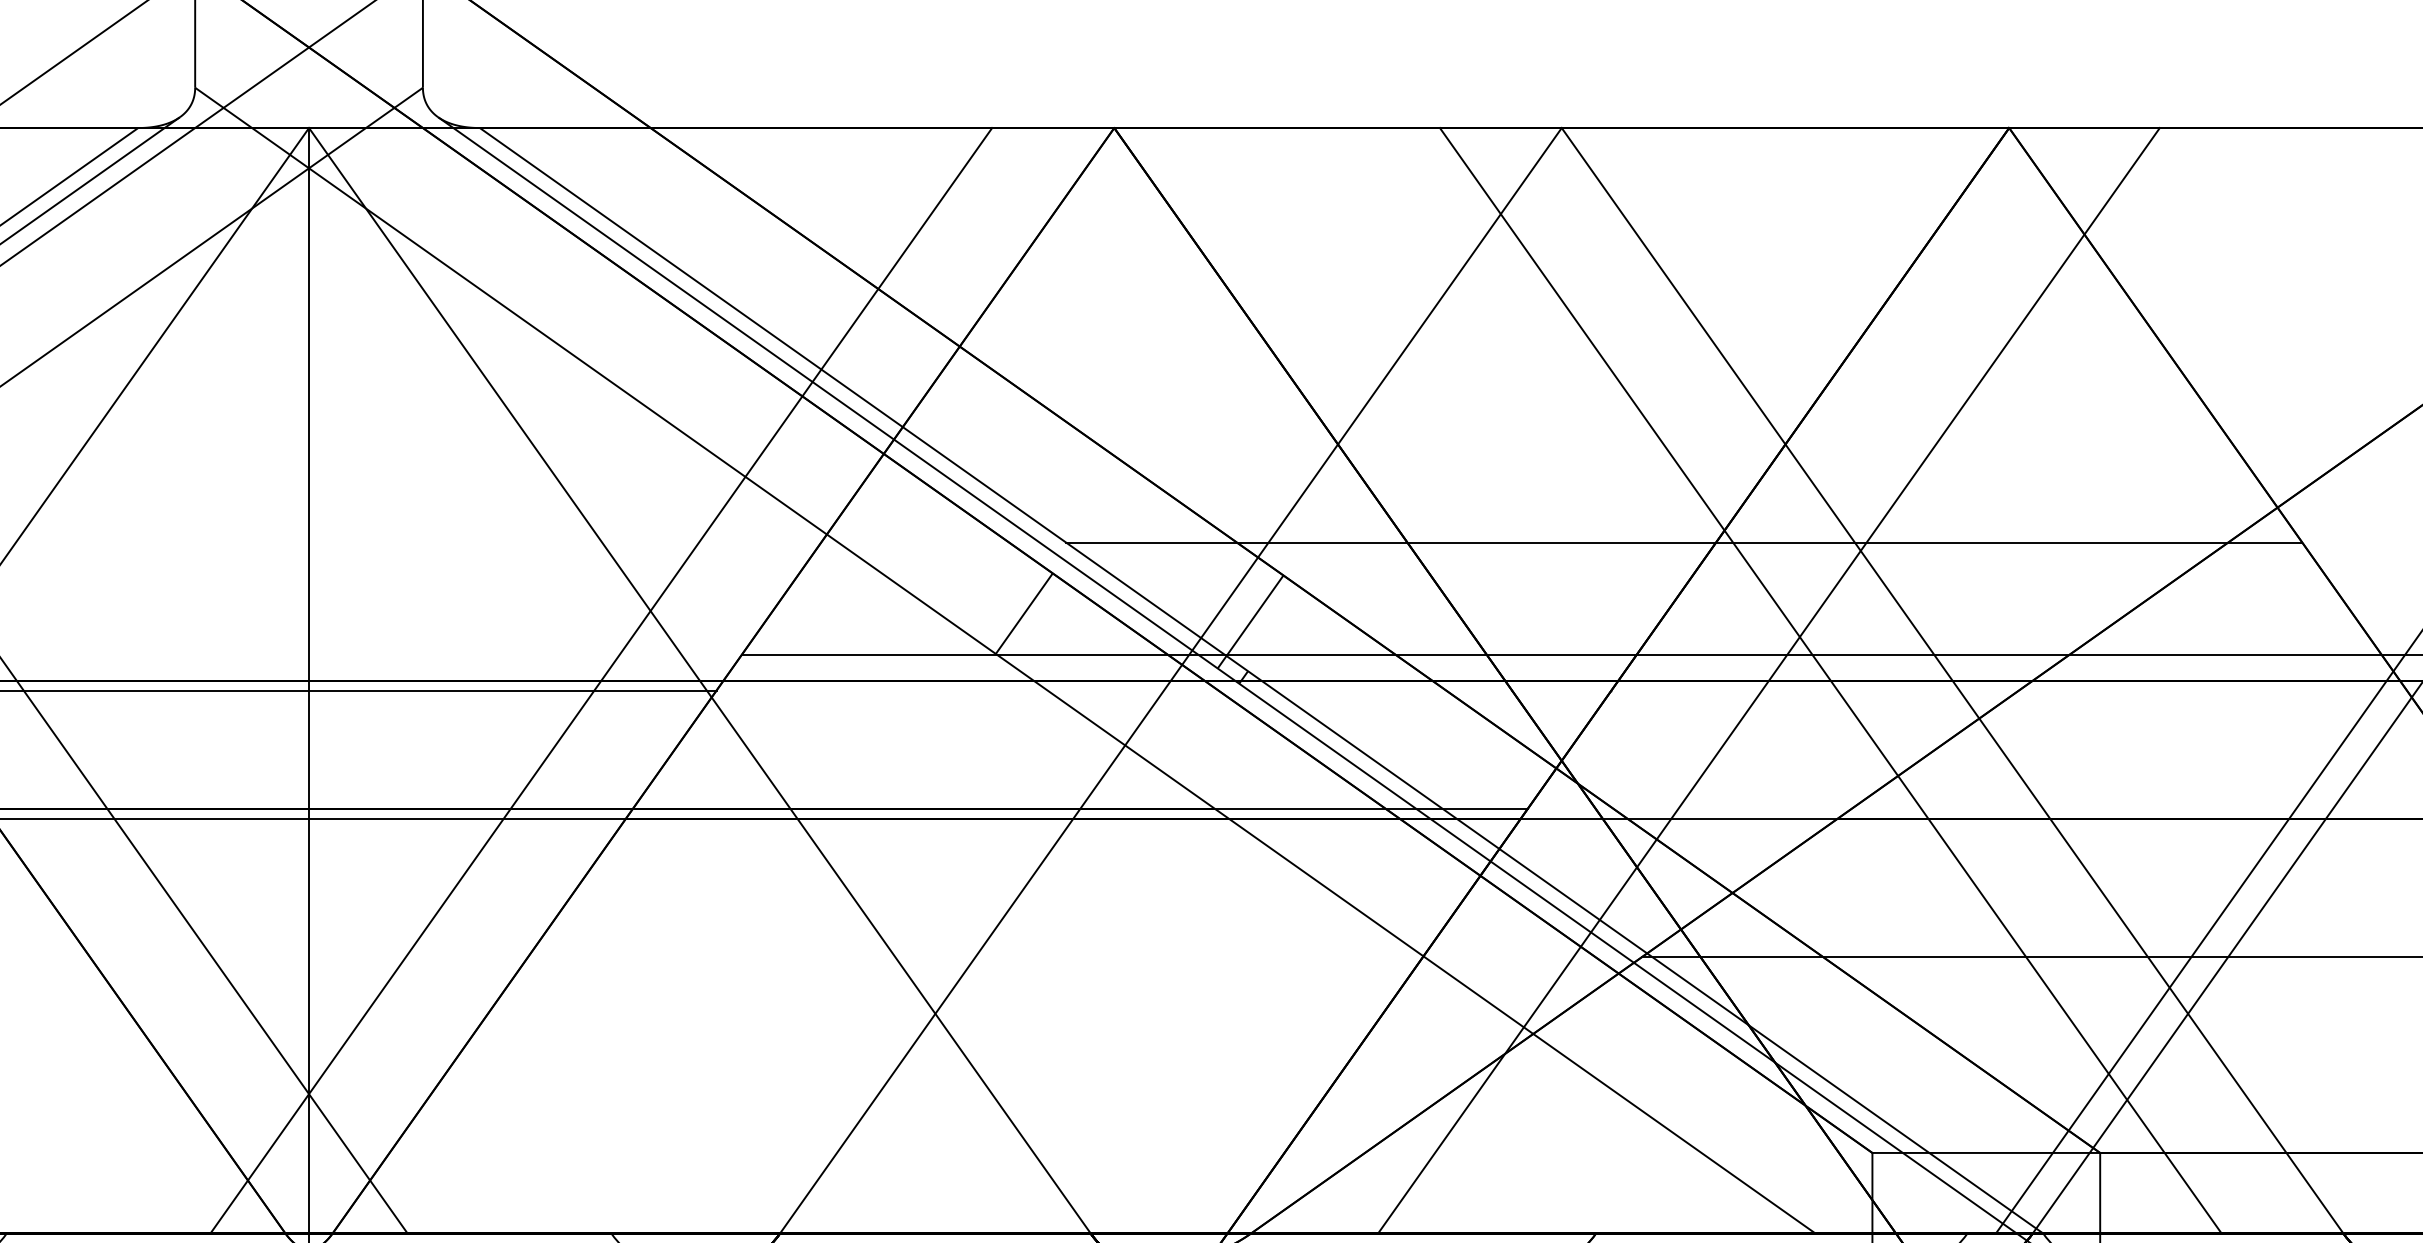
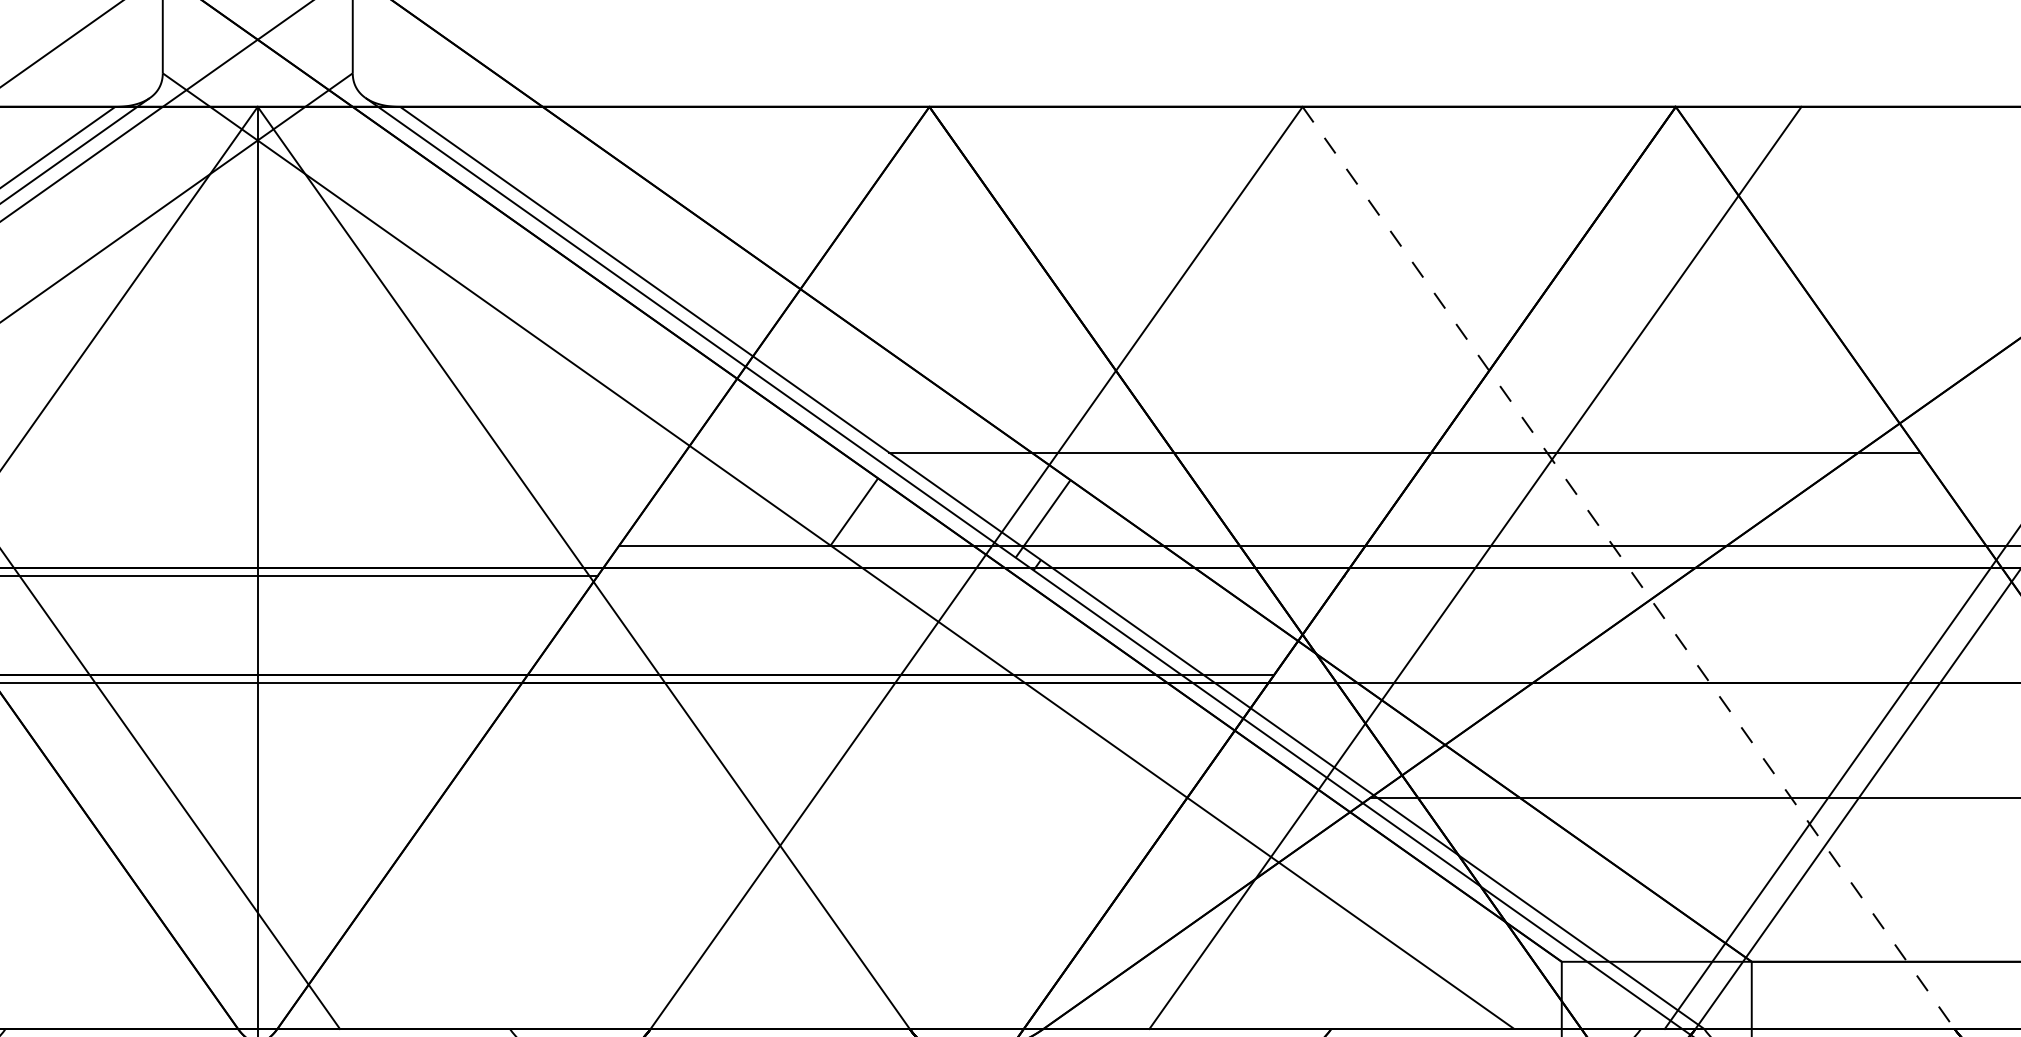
line: (601, 680) -> (501, 567), removed
line: (1830, 680) -> (1526, 567), removed
line: (1952, 680) -> (1628, 567), solid -> dashed

